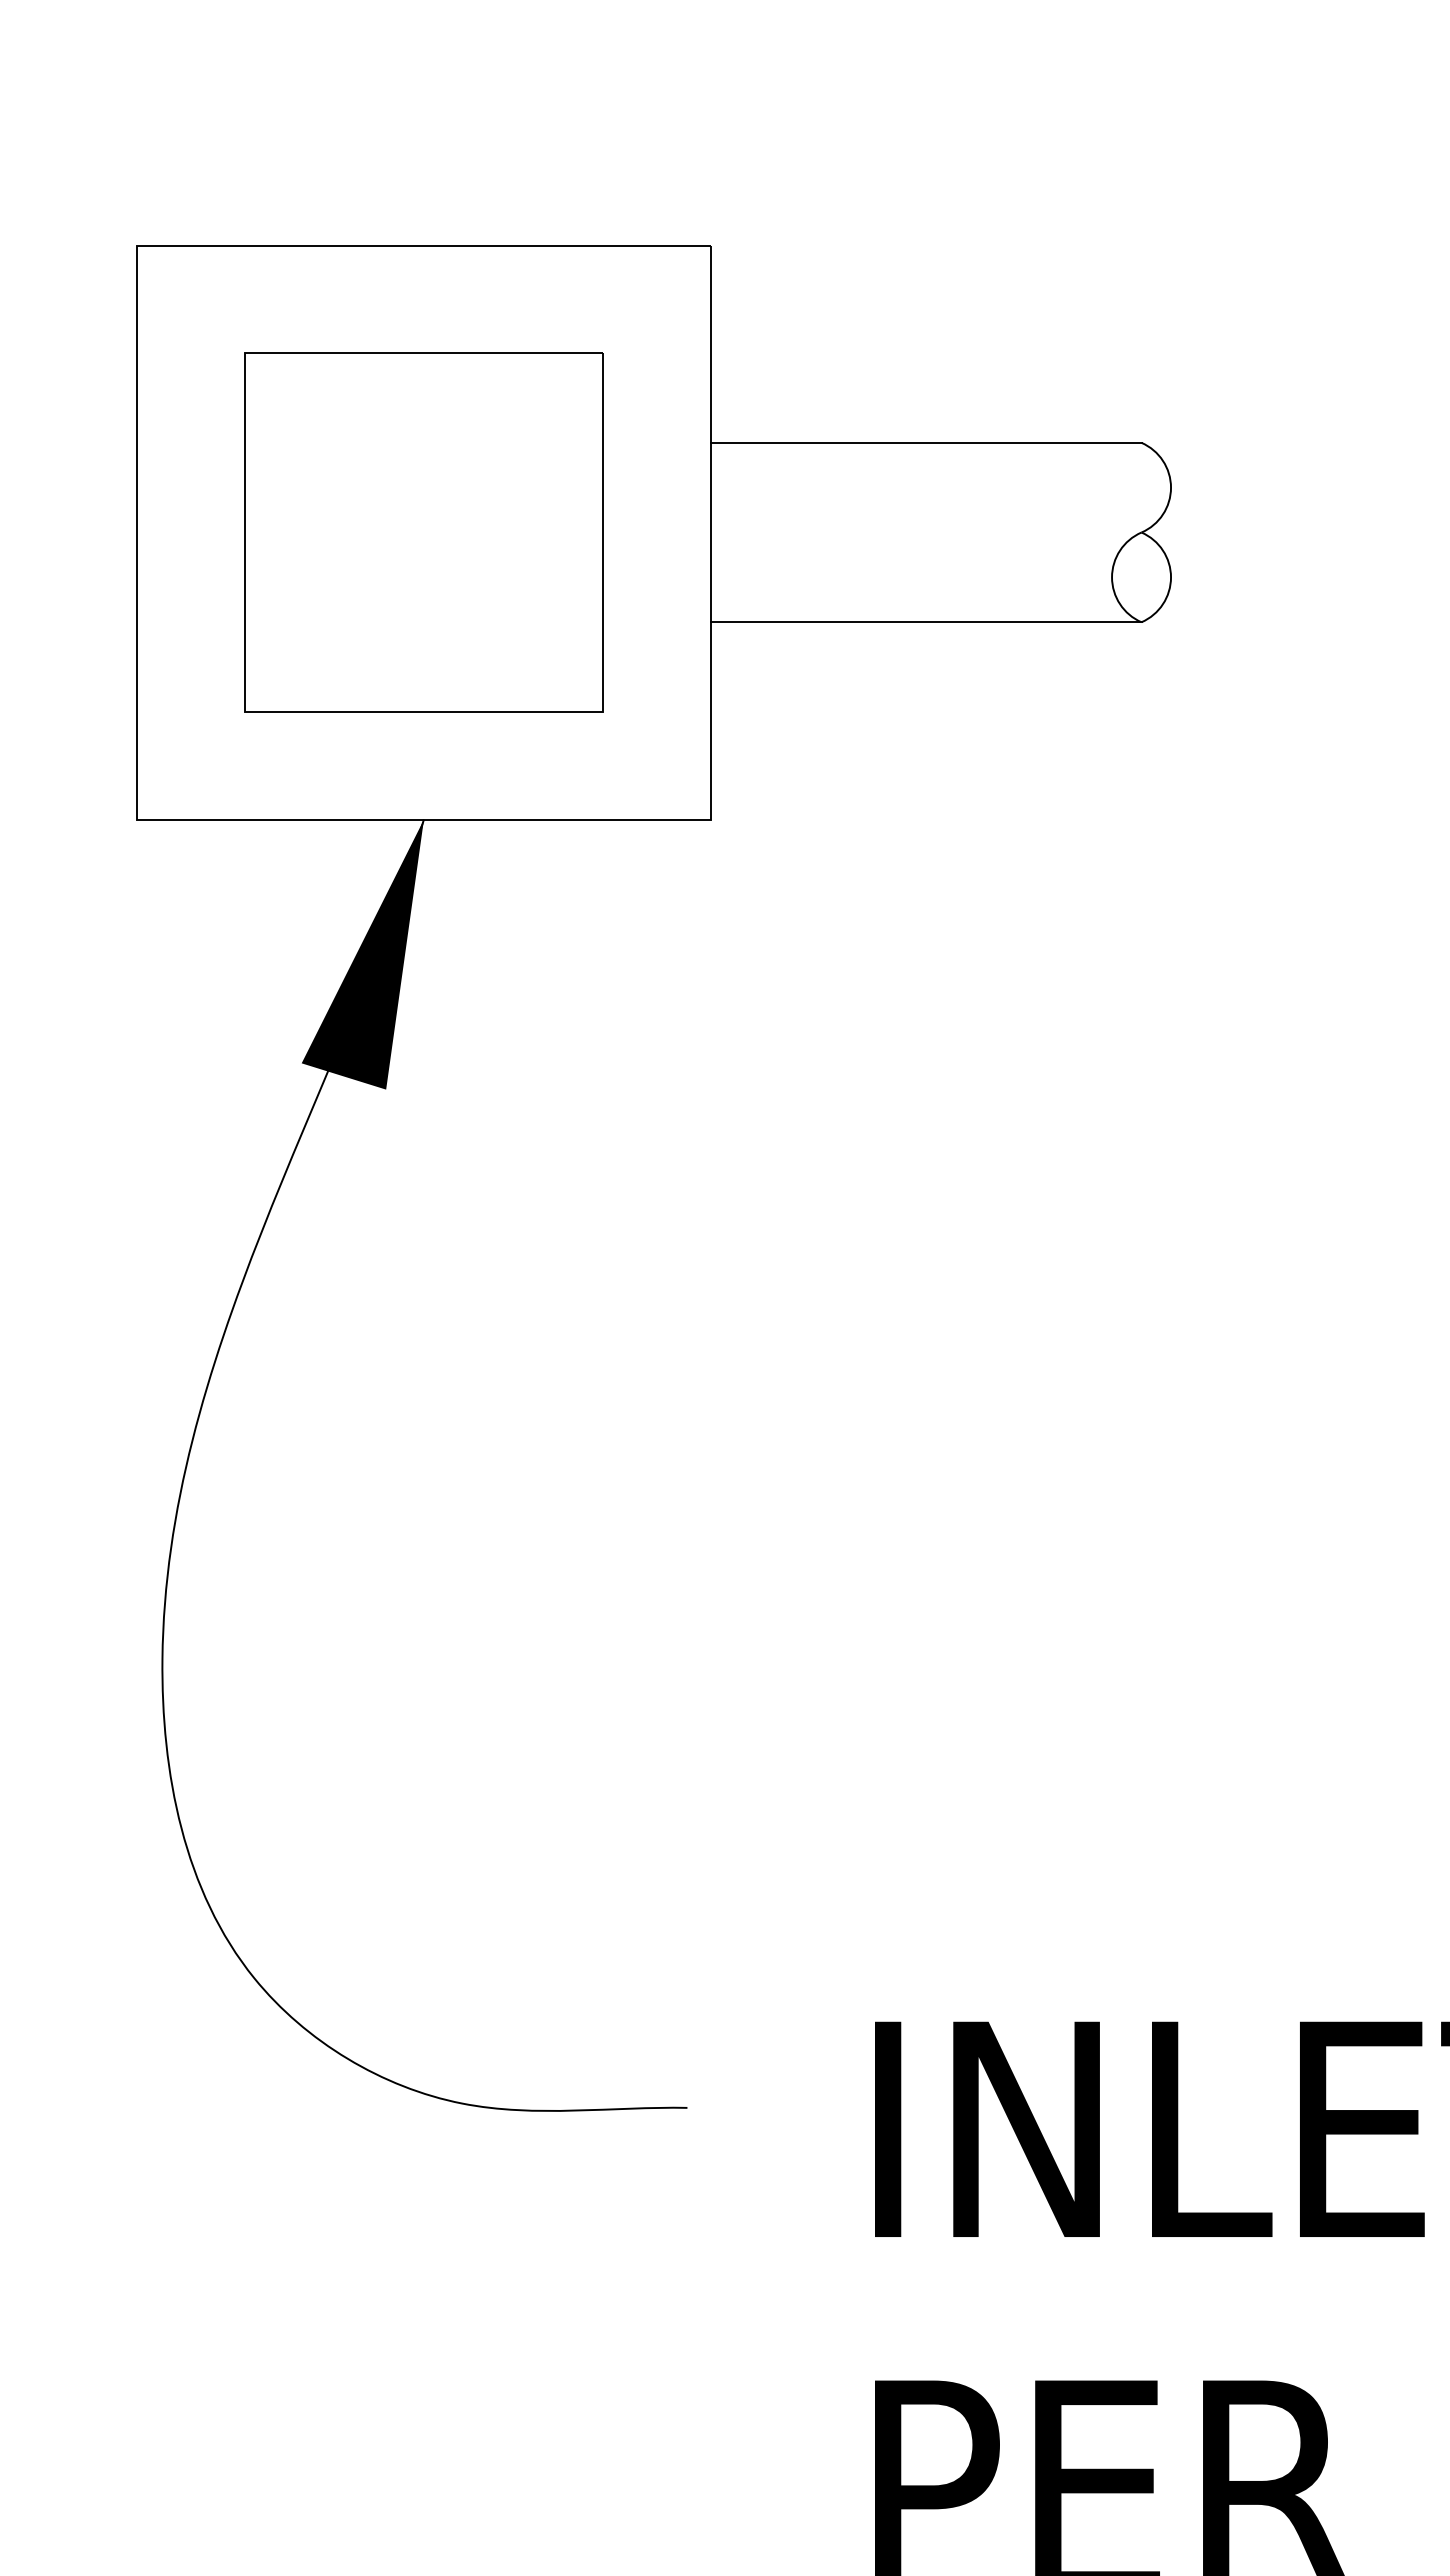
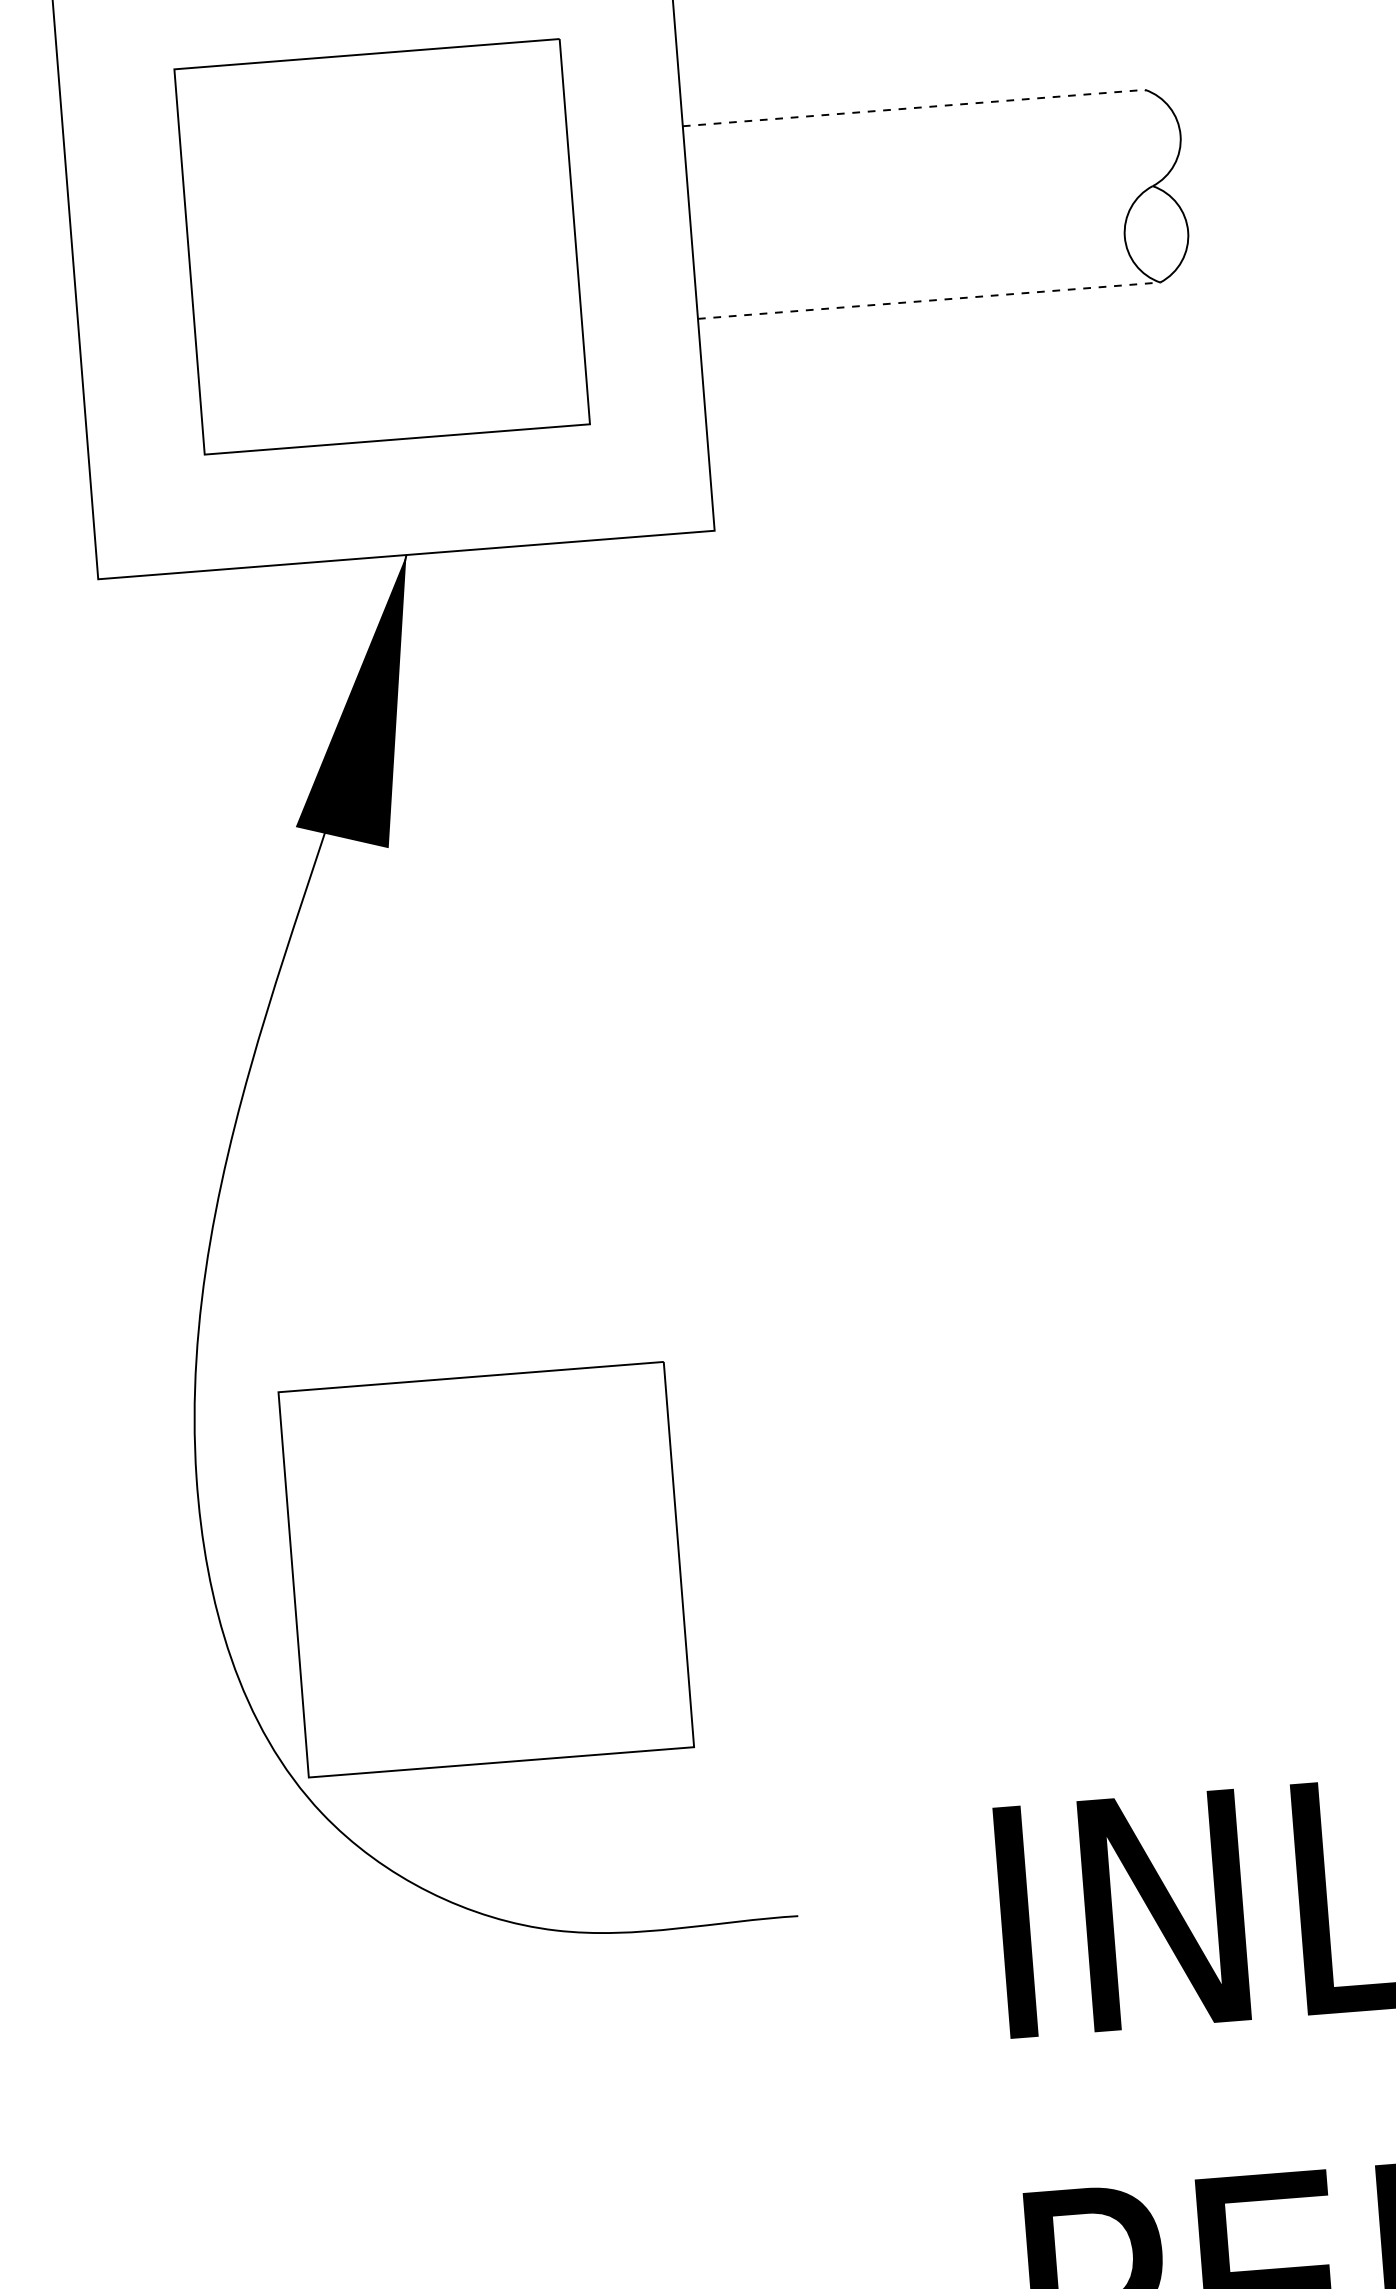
line: (926, 442) -> (914, 107), solid -> dashed
line: (926, 622) -> (929, 300), solid -> dashed
part: (423, 1764) -> (485, 1569), added

